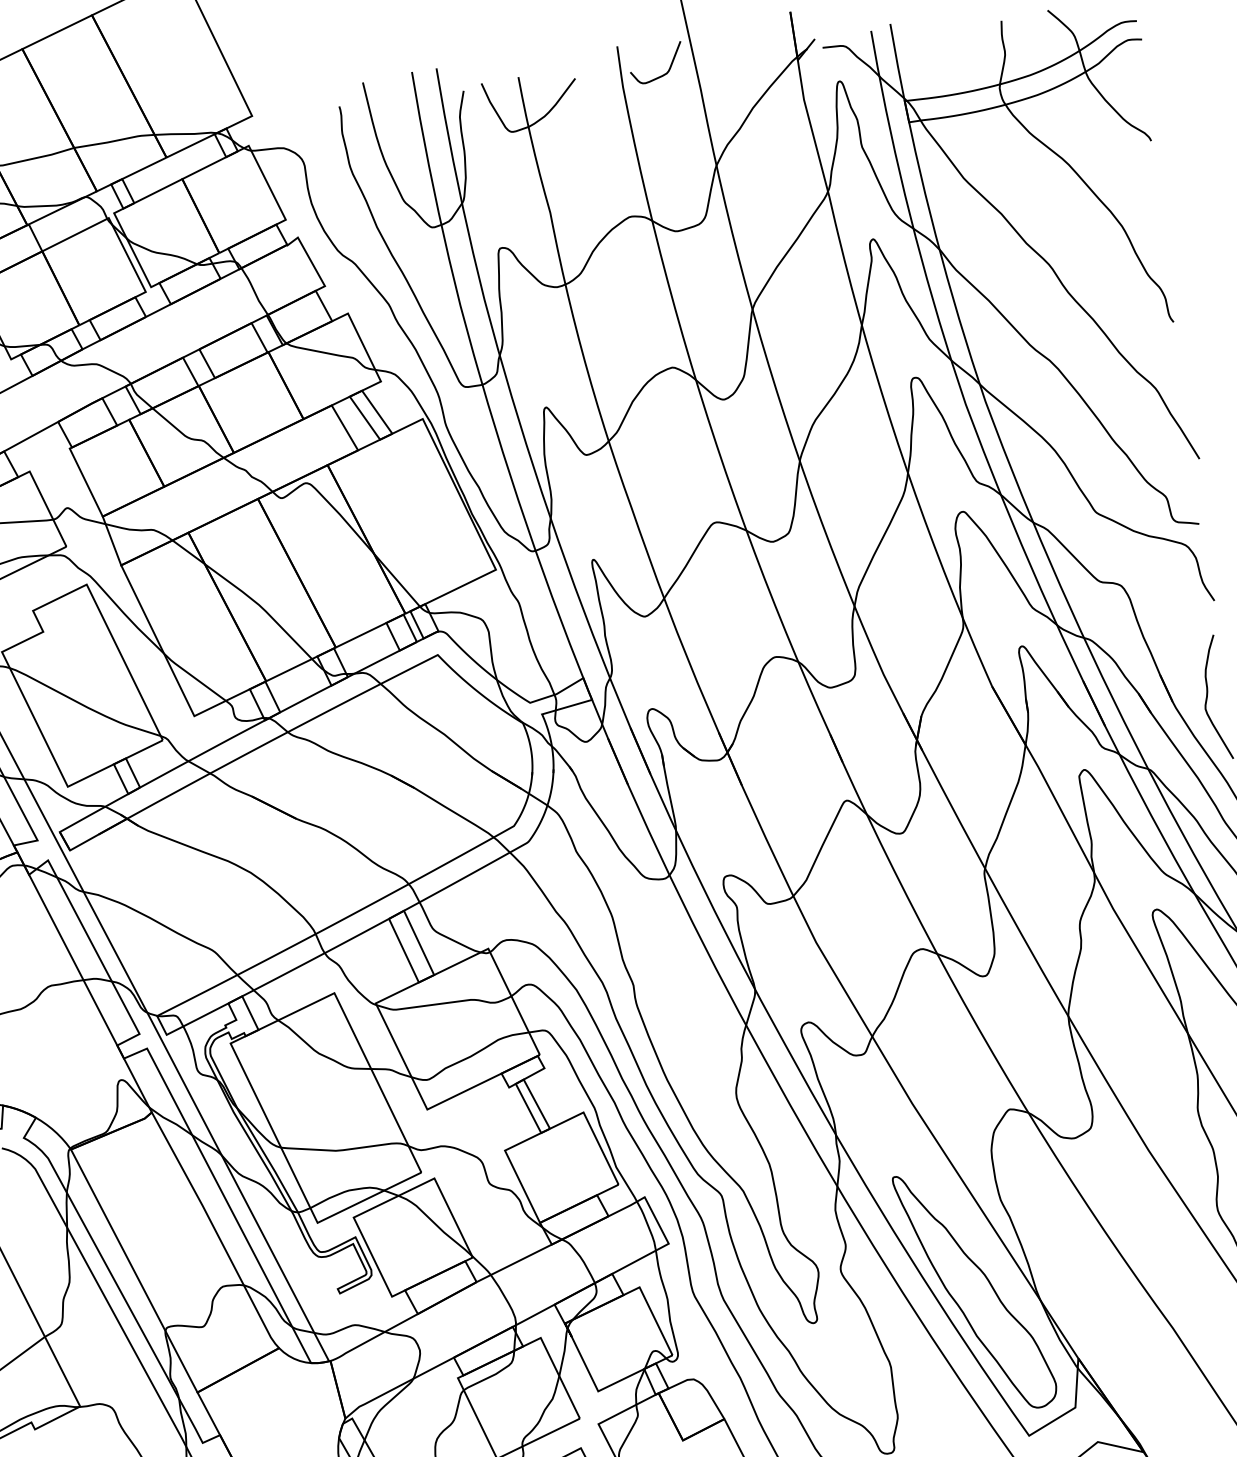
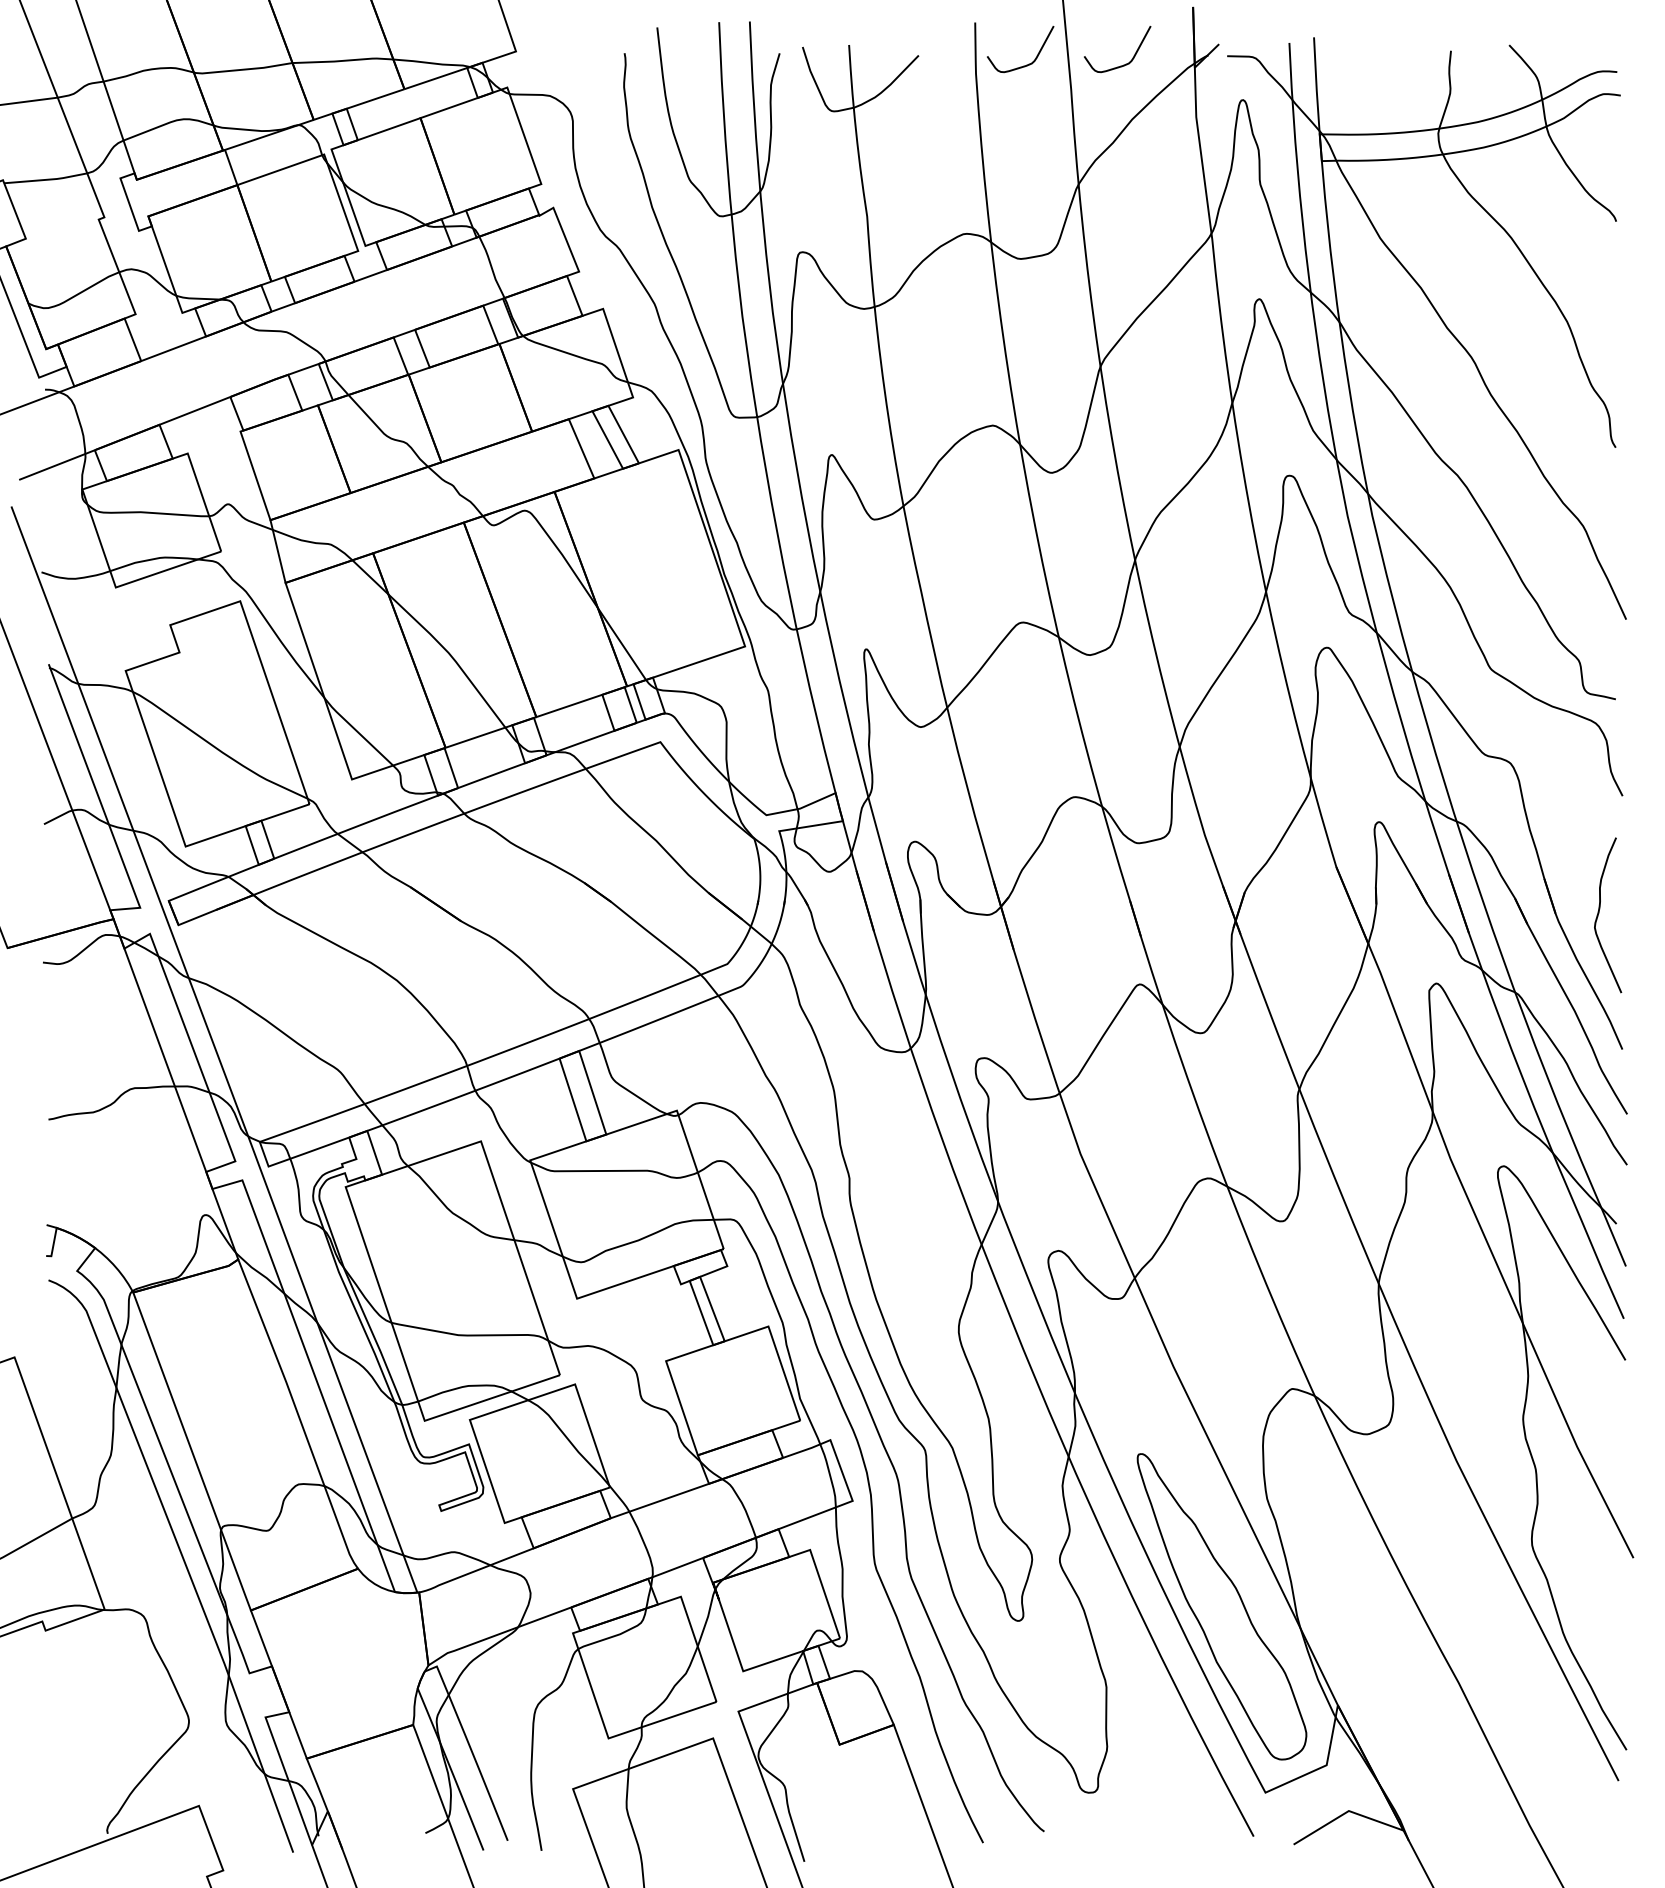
curve: (741, 63) -> (1125, 63), added

